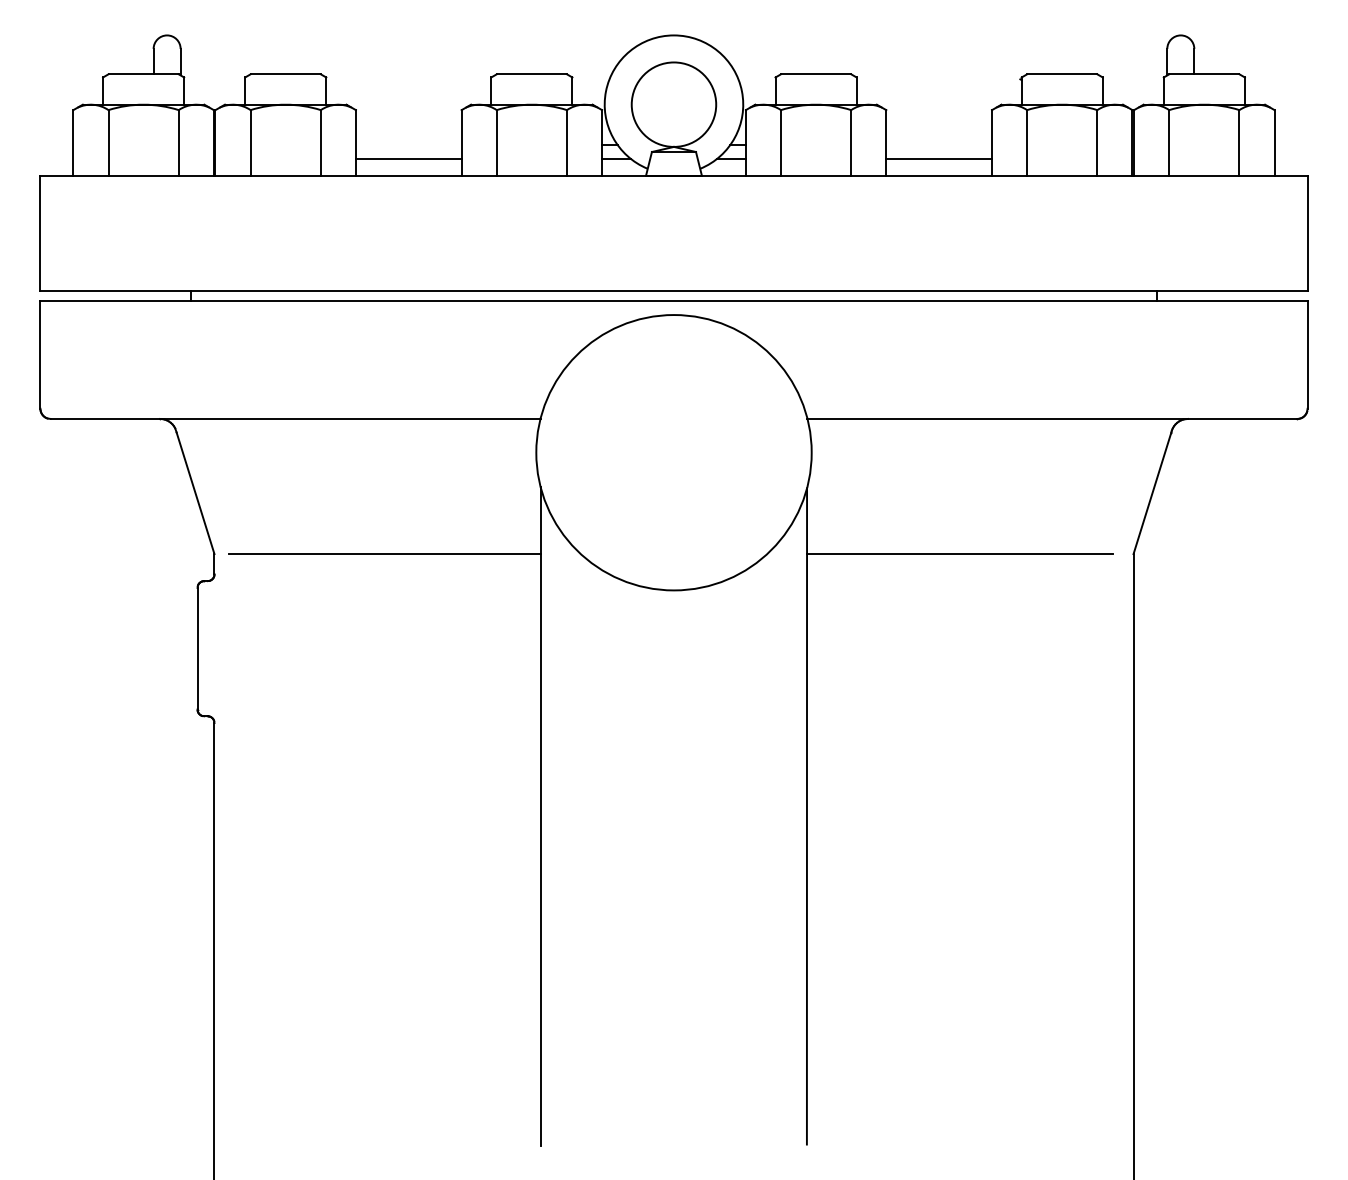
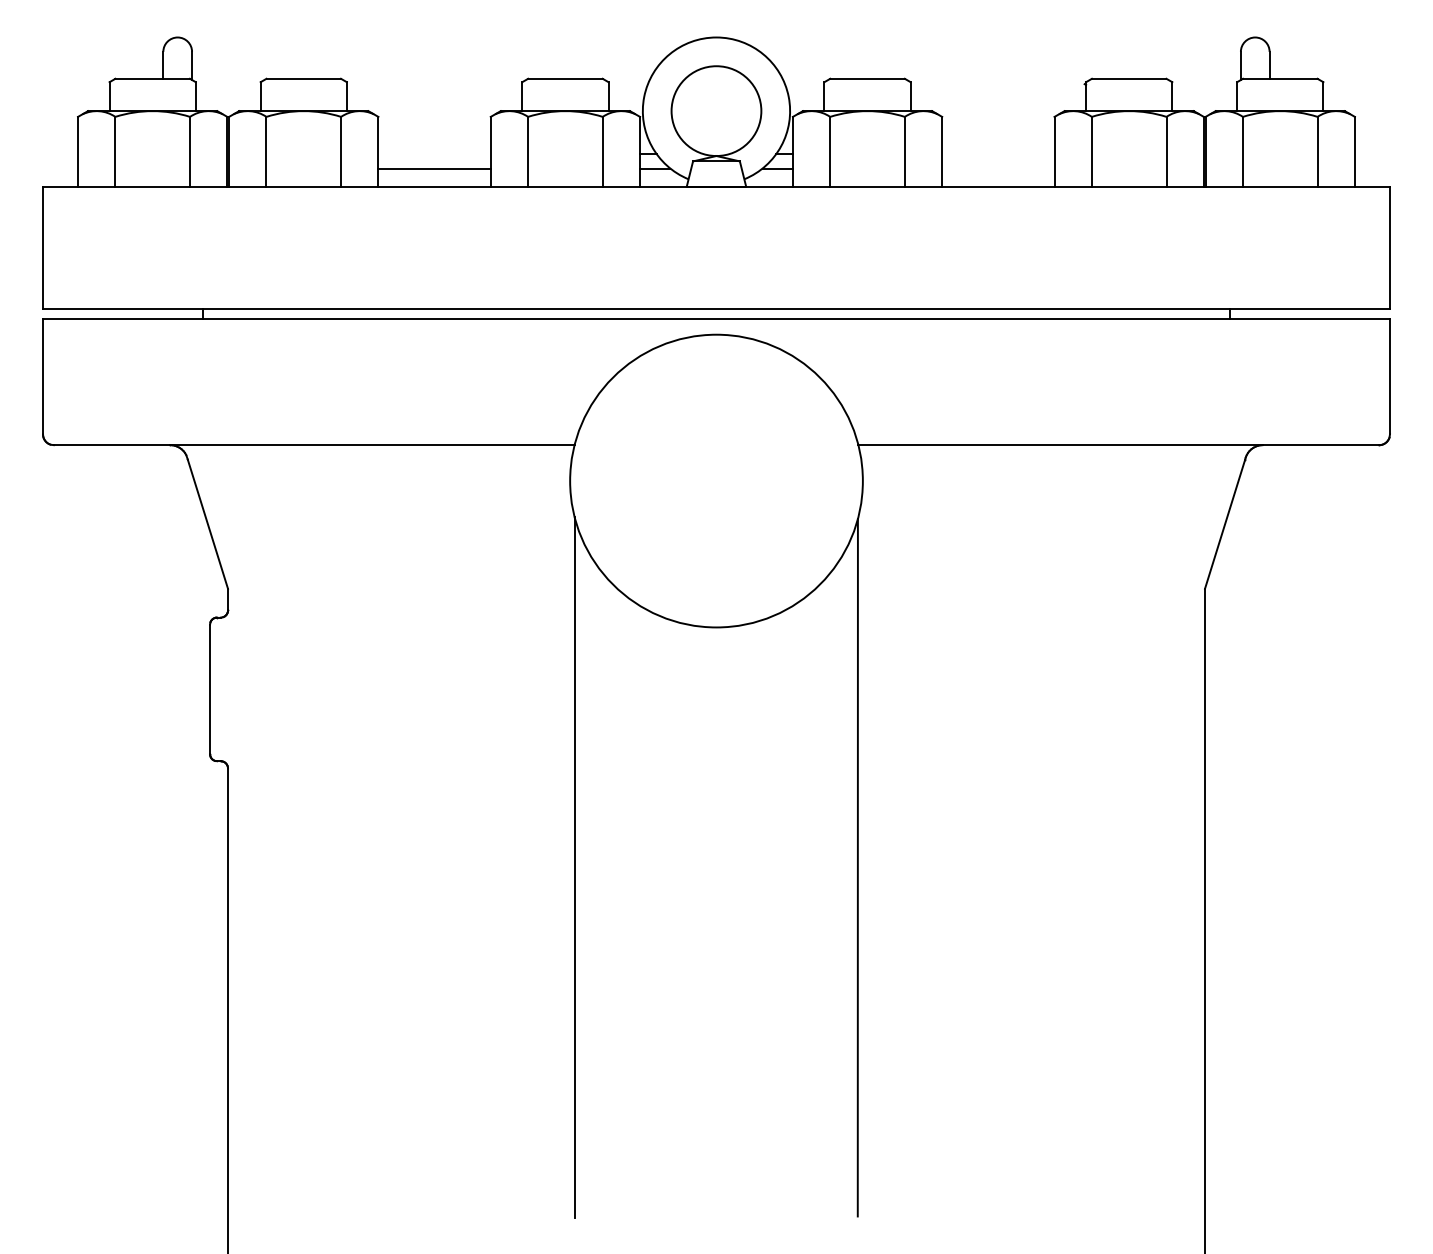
line: (939, 158) -> (998, 168), removed
line: (384, 554) -> (408, 589), removed
line: (959, 554) -> (1019, 589), removed

